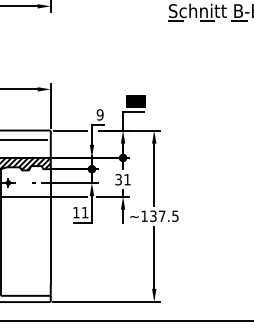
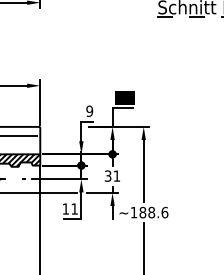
line: (69, 130) -> (58, 126), removed
text: (164, 215) -> (153, 211), ~137.5 -> ~188.6

